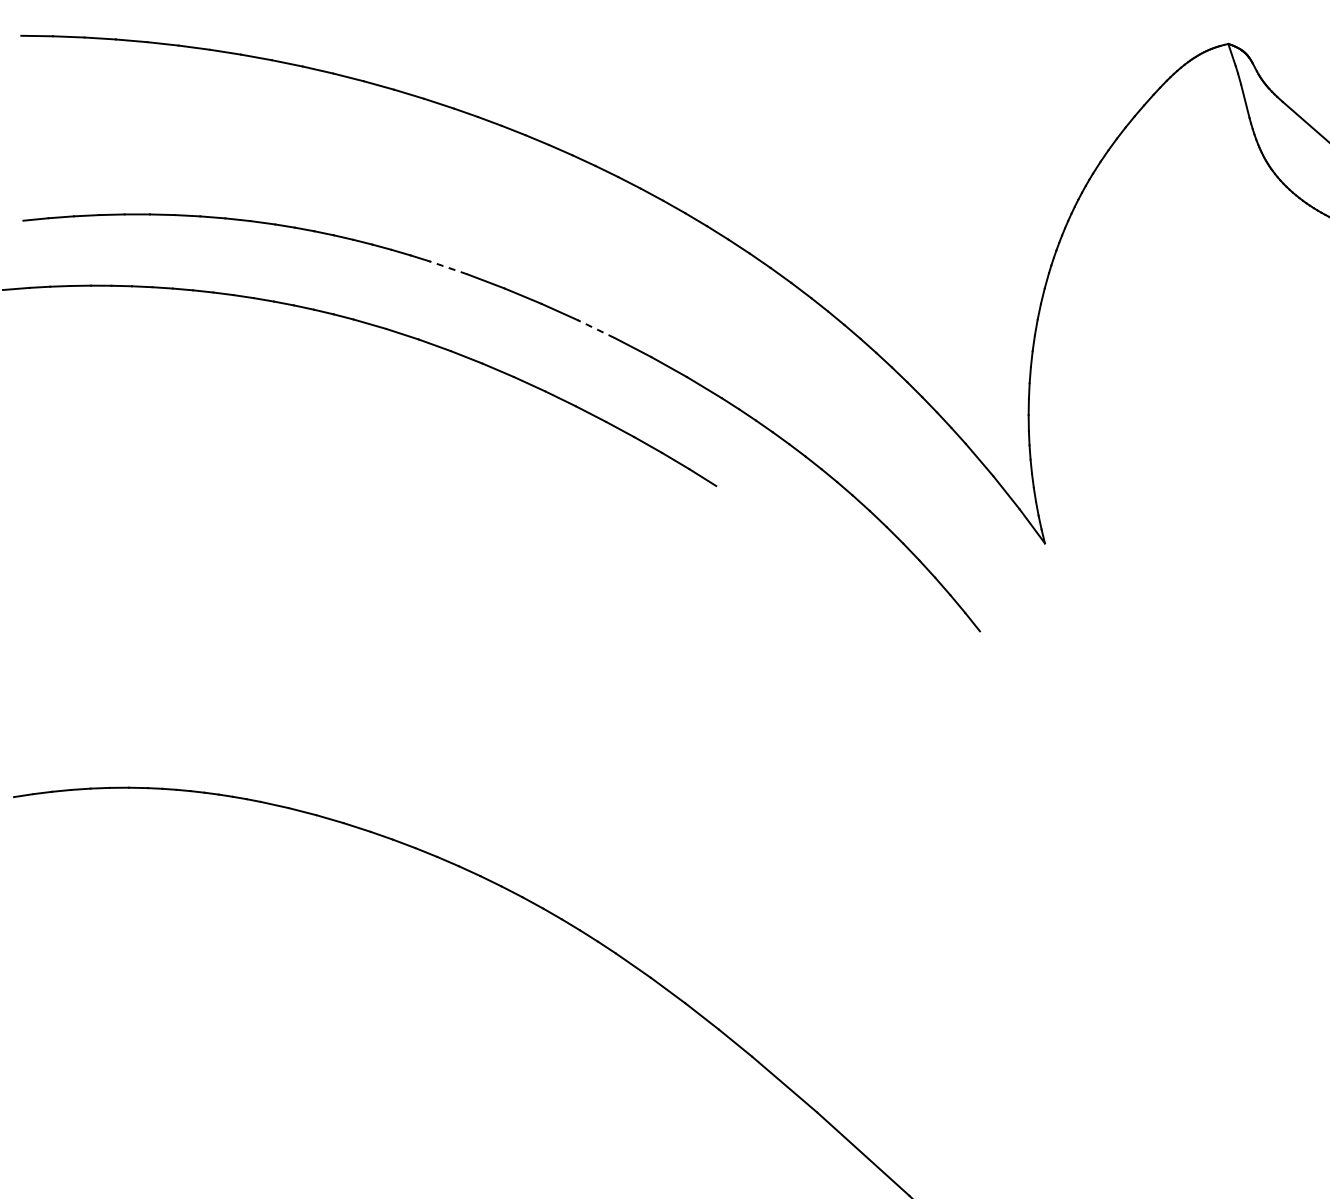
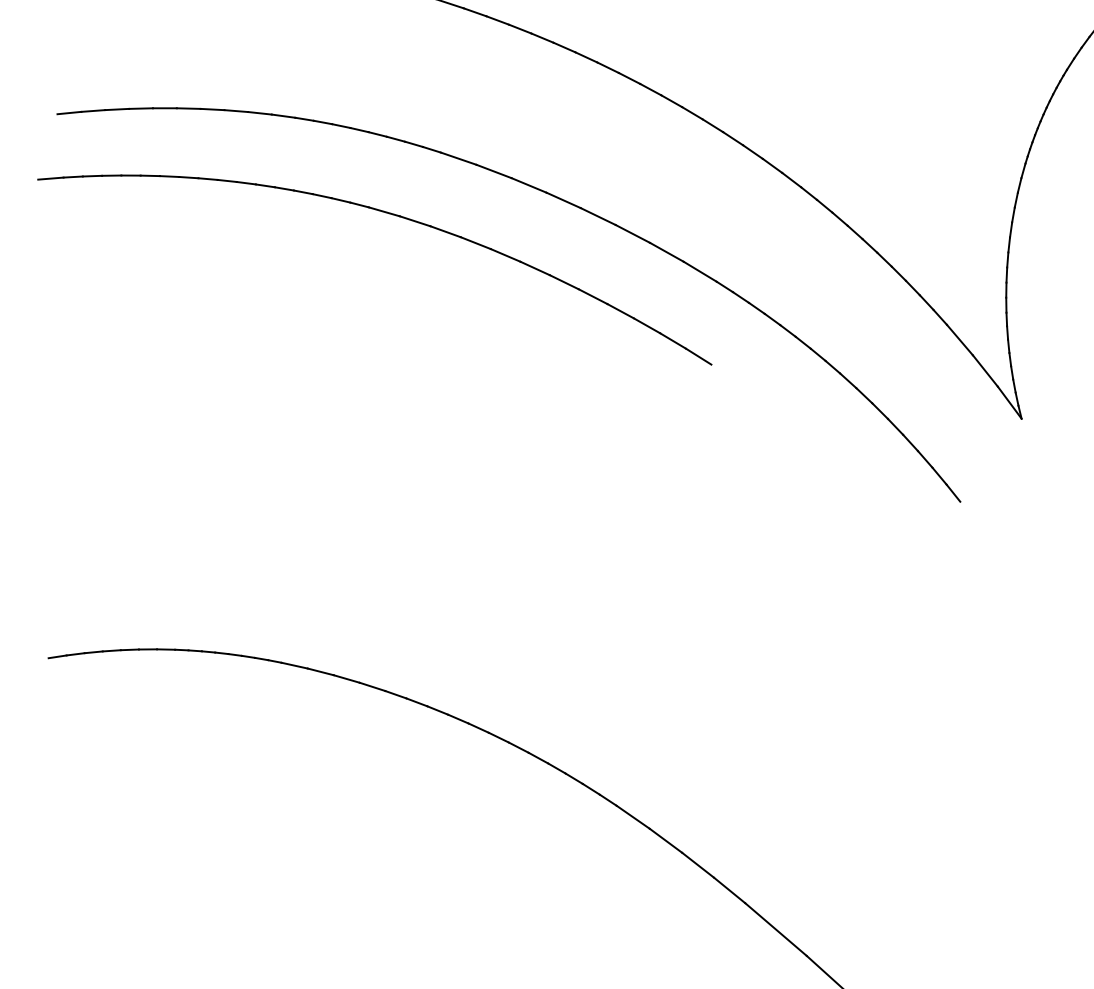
line: (448, 267) -> (458, 158), dashed -> solid
line: (596, 329) -> (598, 216), dashed -> solid

